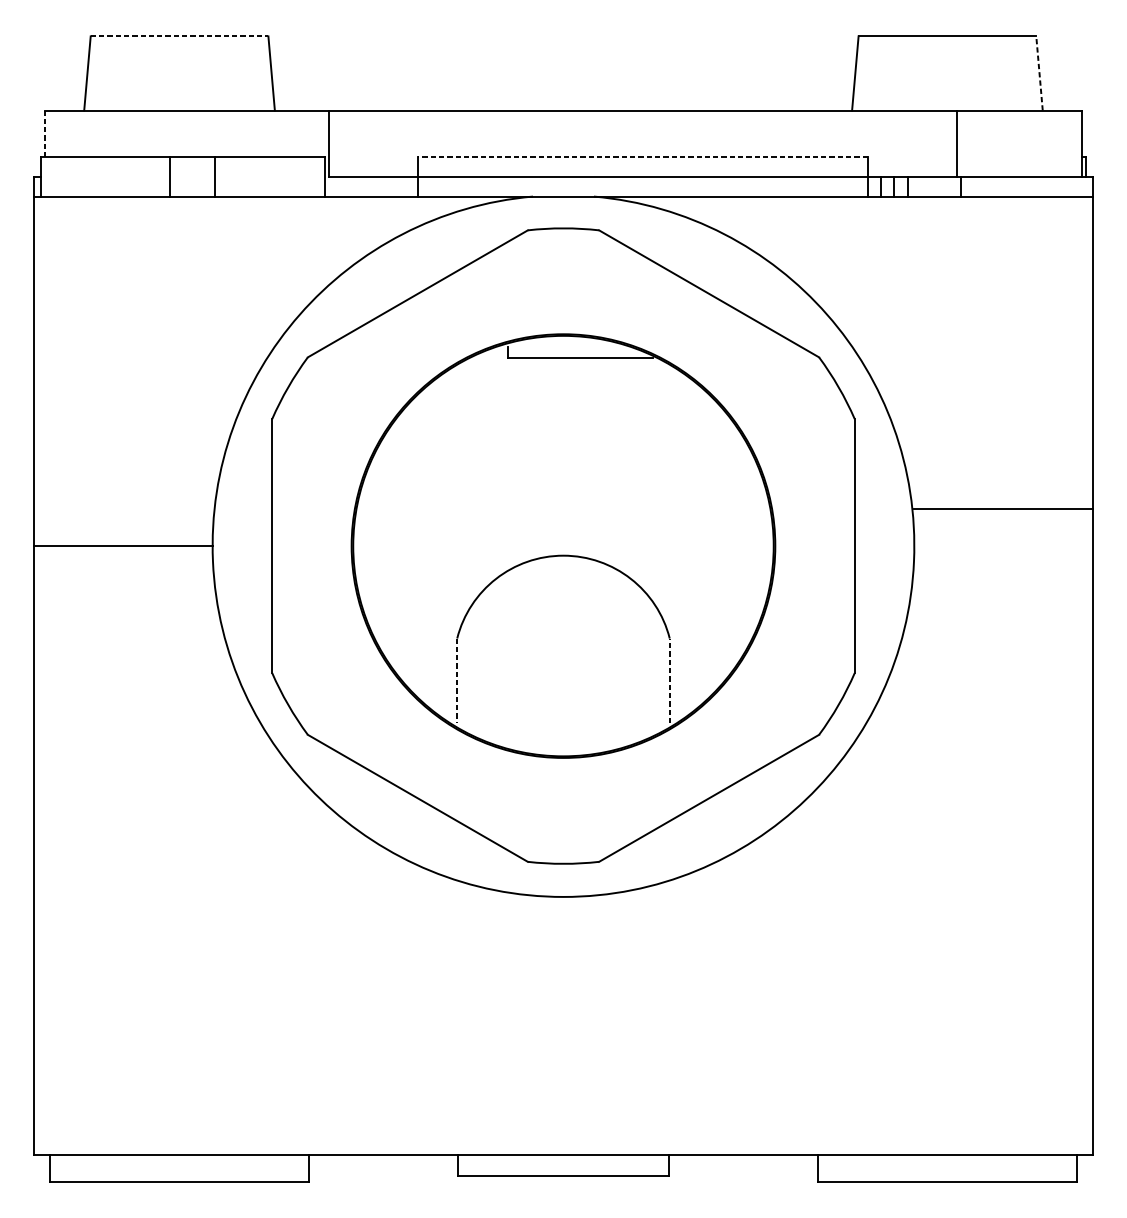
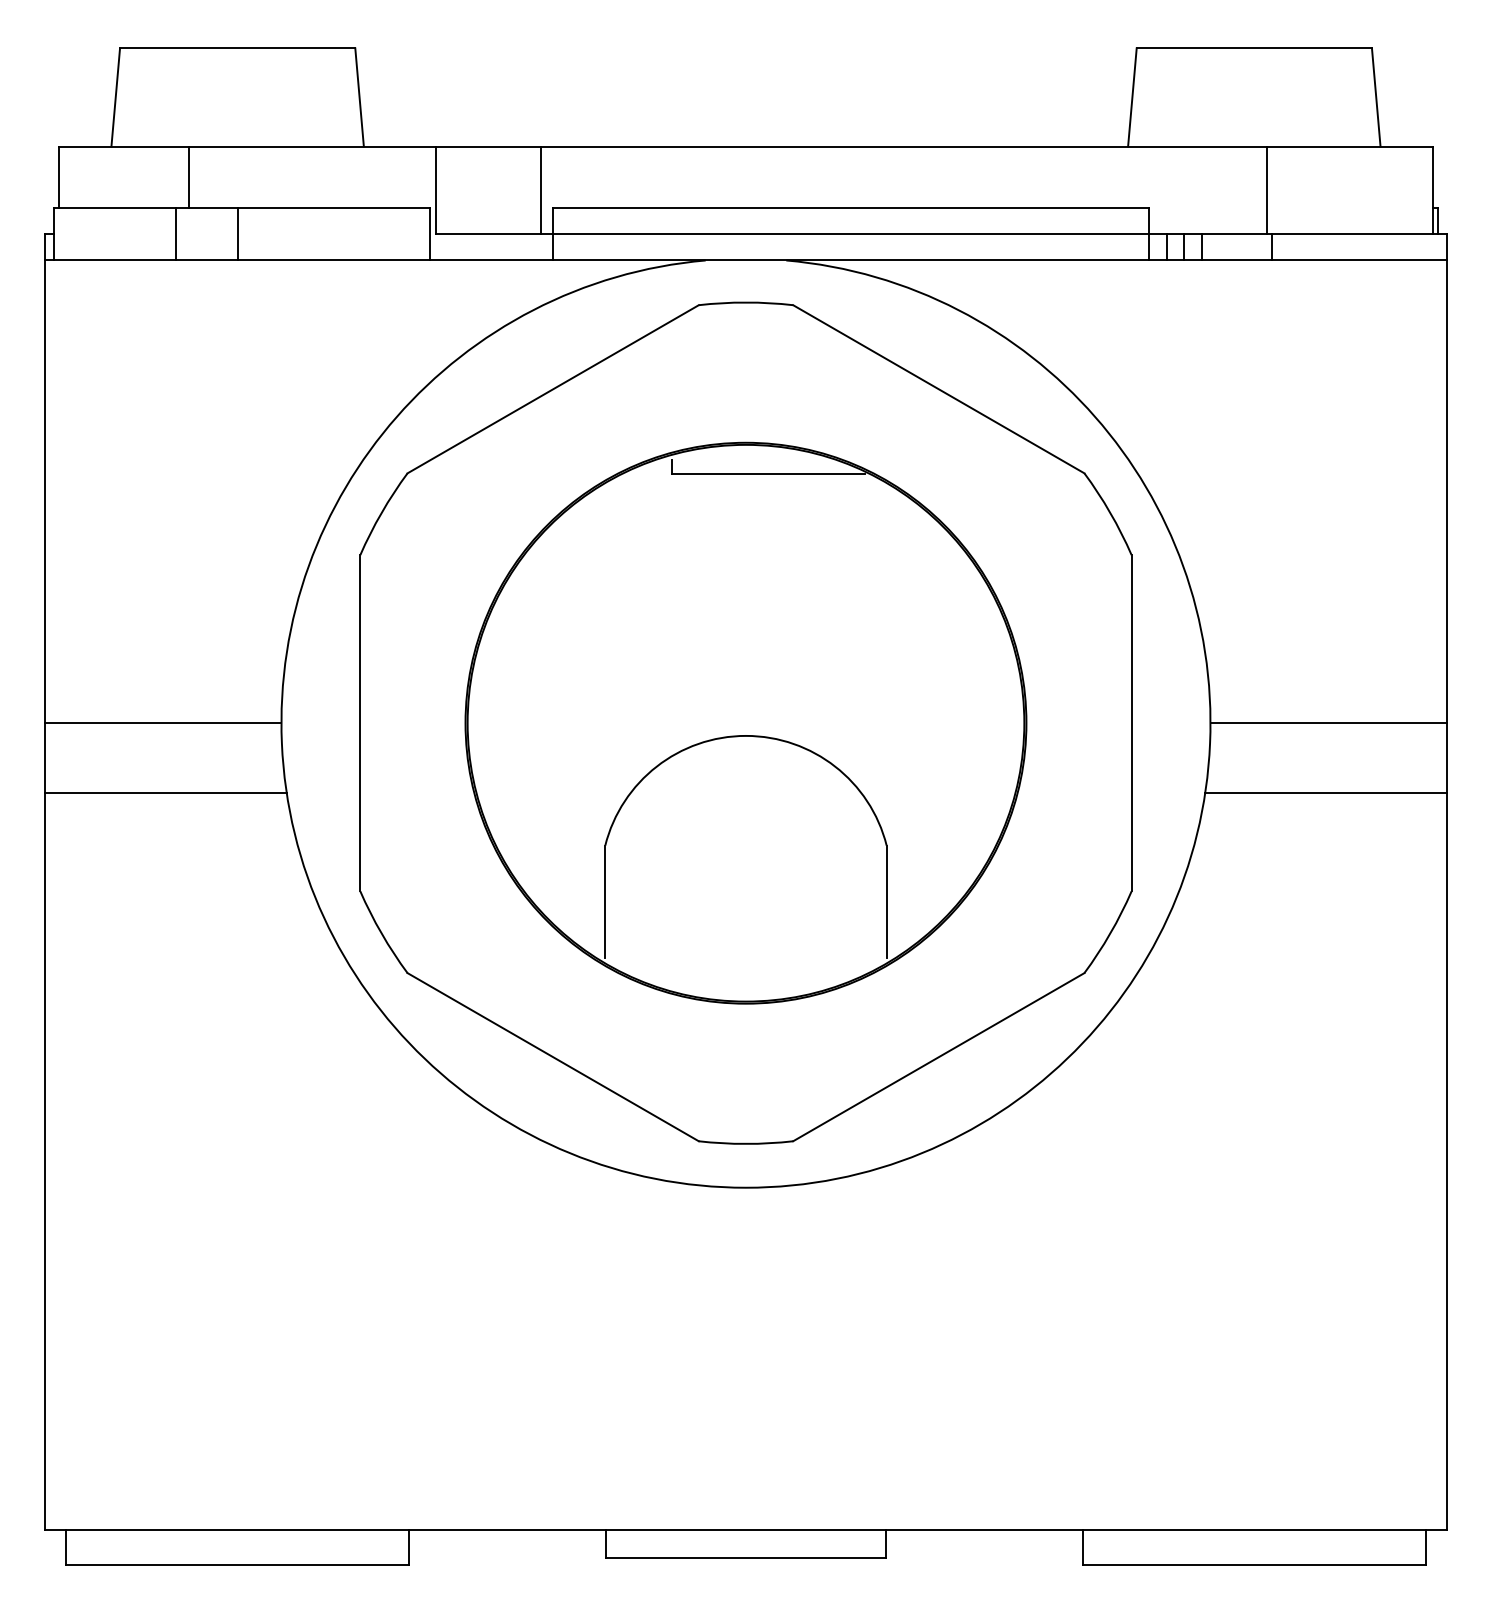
line: (179, 36) -> (237, 48), dashed -> solid
line: (1039, 72) -> (1376, 96), dashed -> solid
line: (44, 133) -> (58, 177), dashed -> solid
line: (142, 133) -> (188, 176), added
line: (408, 143) -> (540, 190), added
line: (643, 156) -> (851, 207), dashed -> solid
line: (170, 176) -> (176, 233), moved
line: (214, 176) -> (237, 233), moved
line: (1003, 509) -> (1328, 723), moved
line: (125, 599) -> (165, 793), added
line: (1001, 599) -> (1326, 793), added
line: (669, 680) -> (886, 901), dashed -> solid
line: (457, 681) -> (605, 902), dashed -> solid

